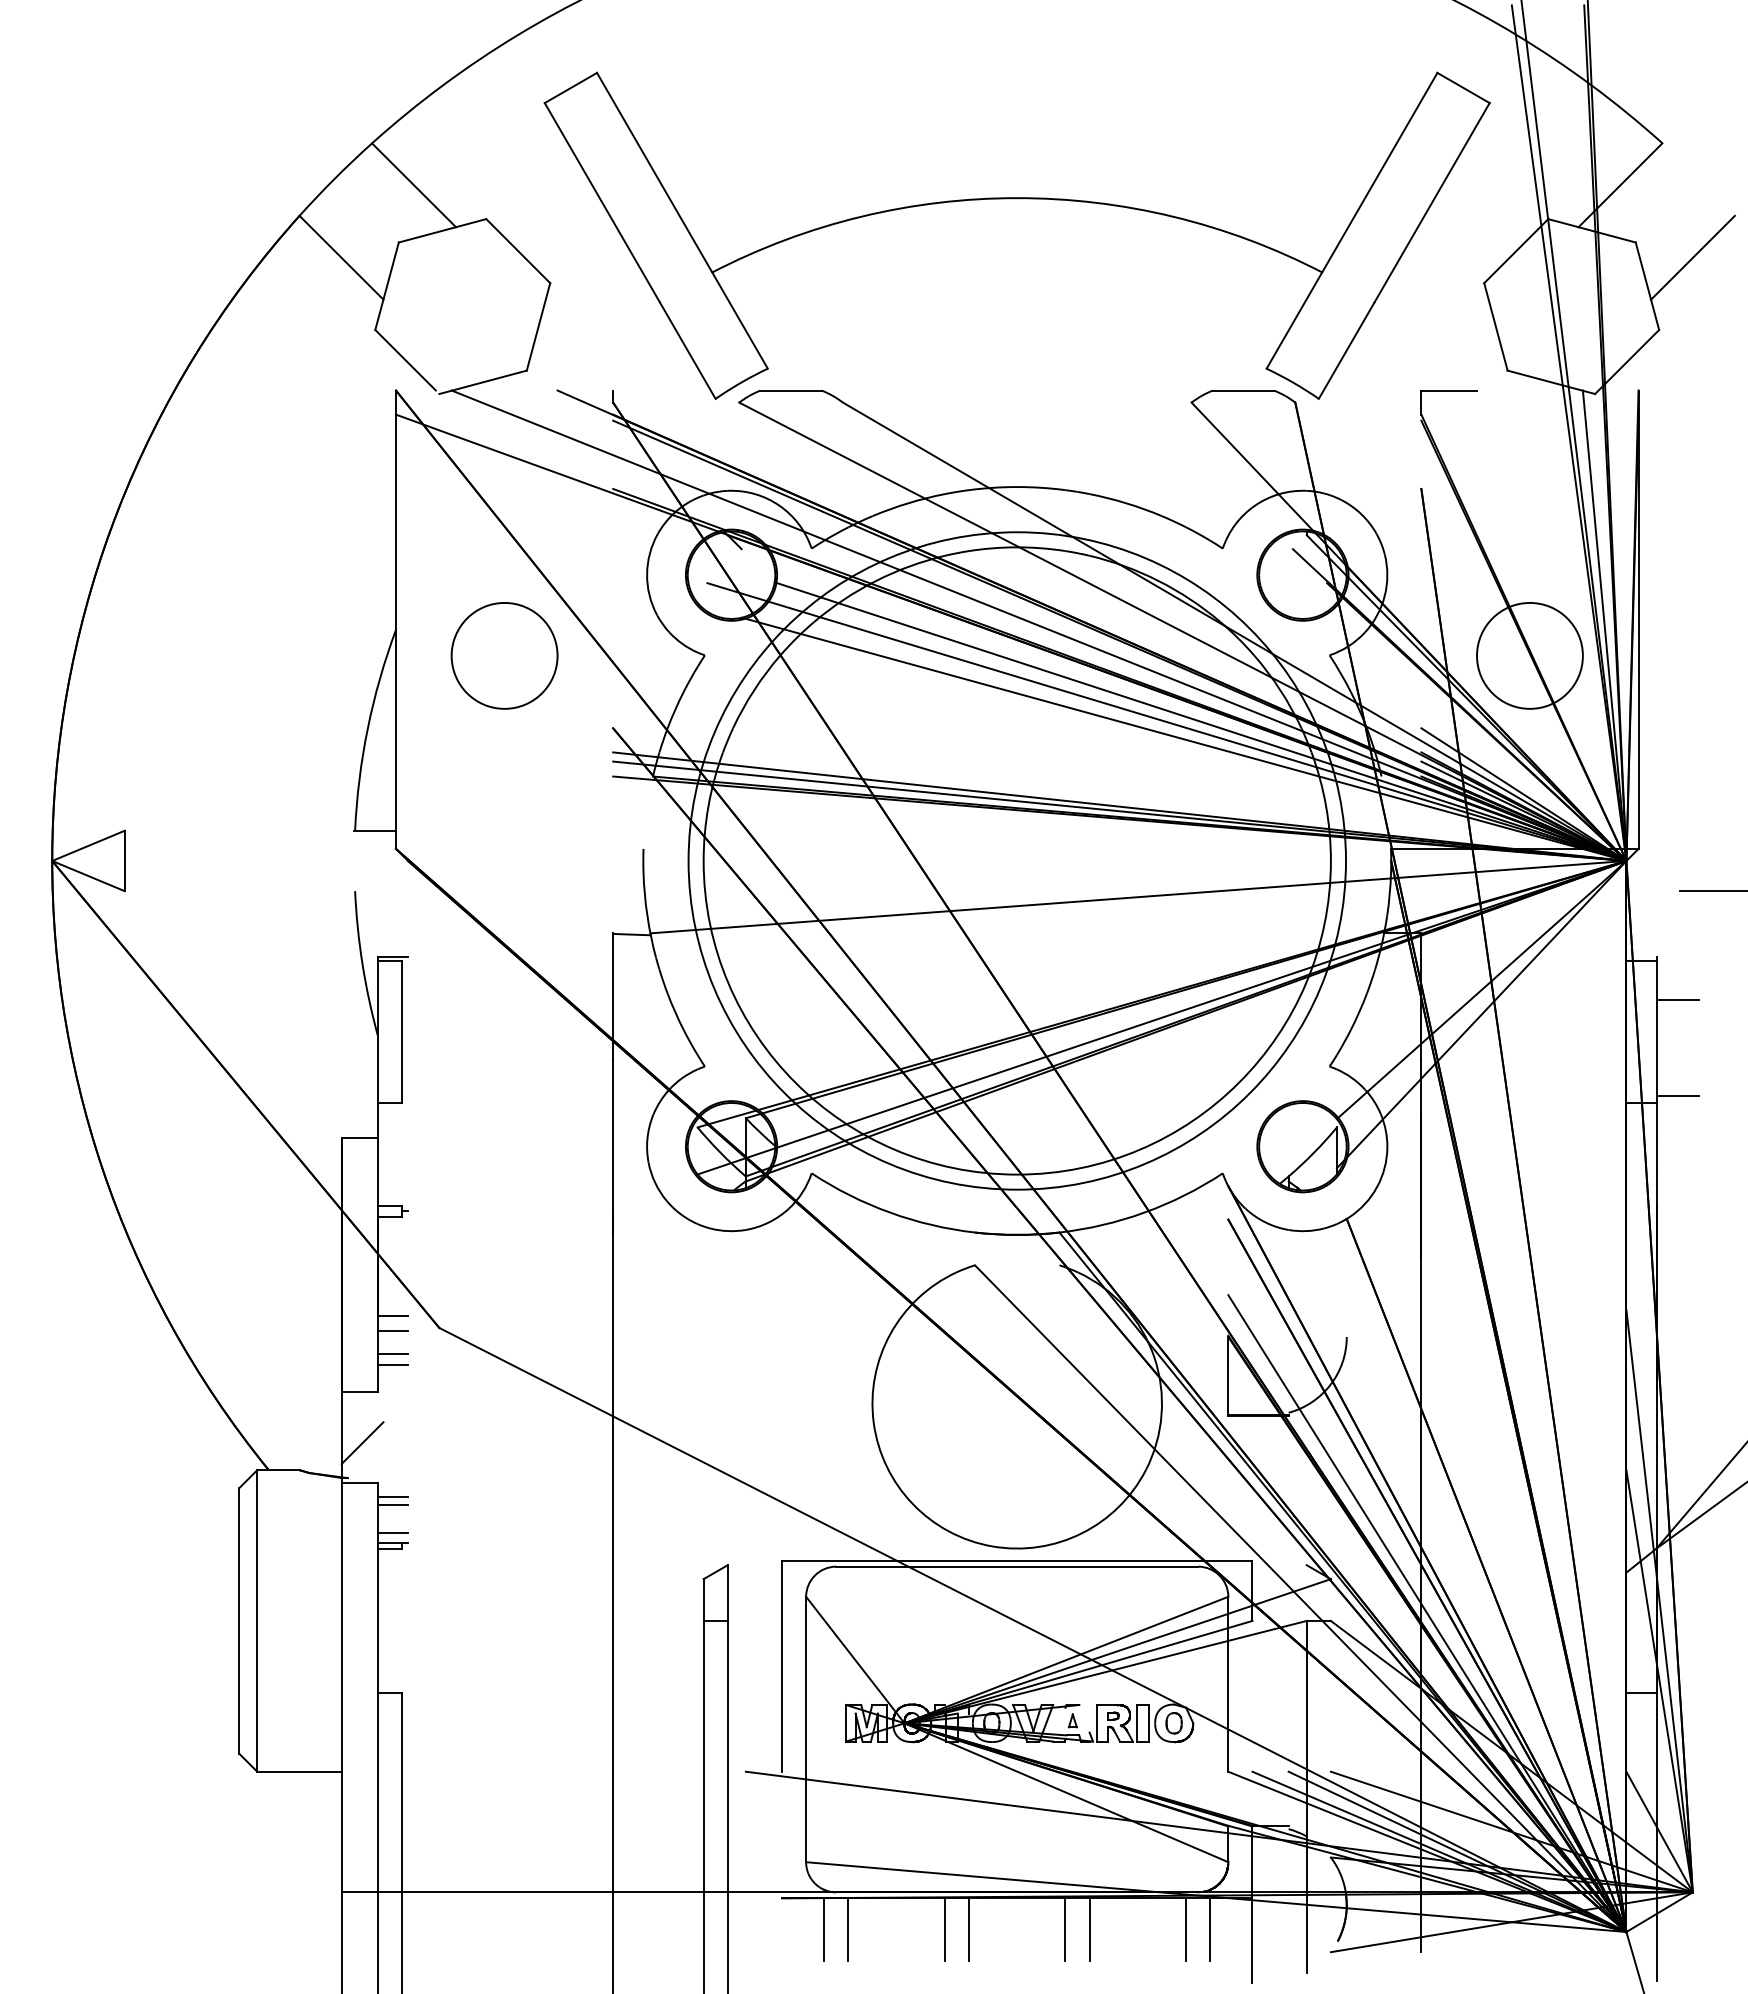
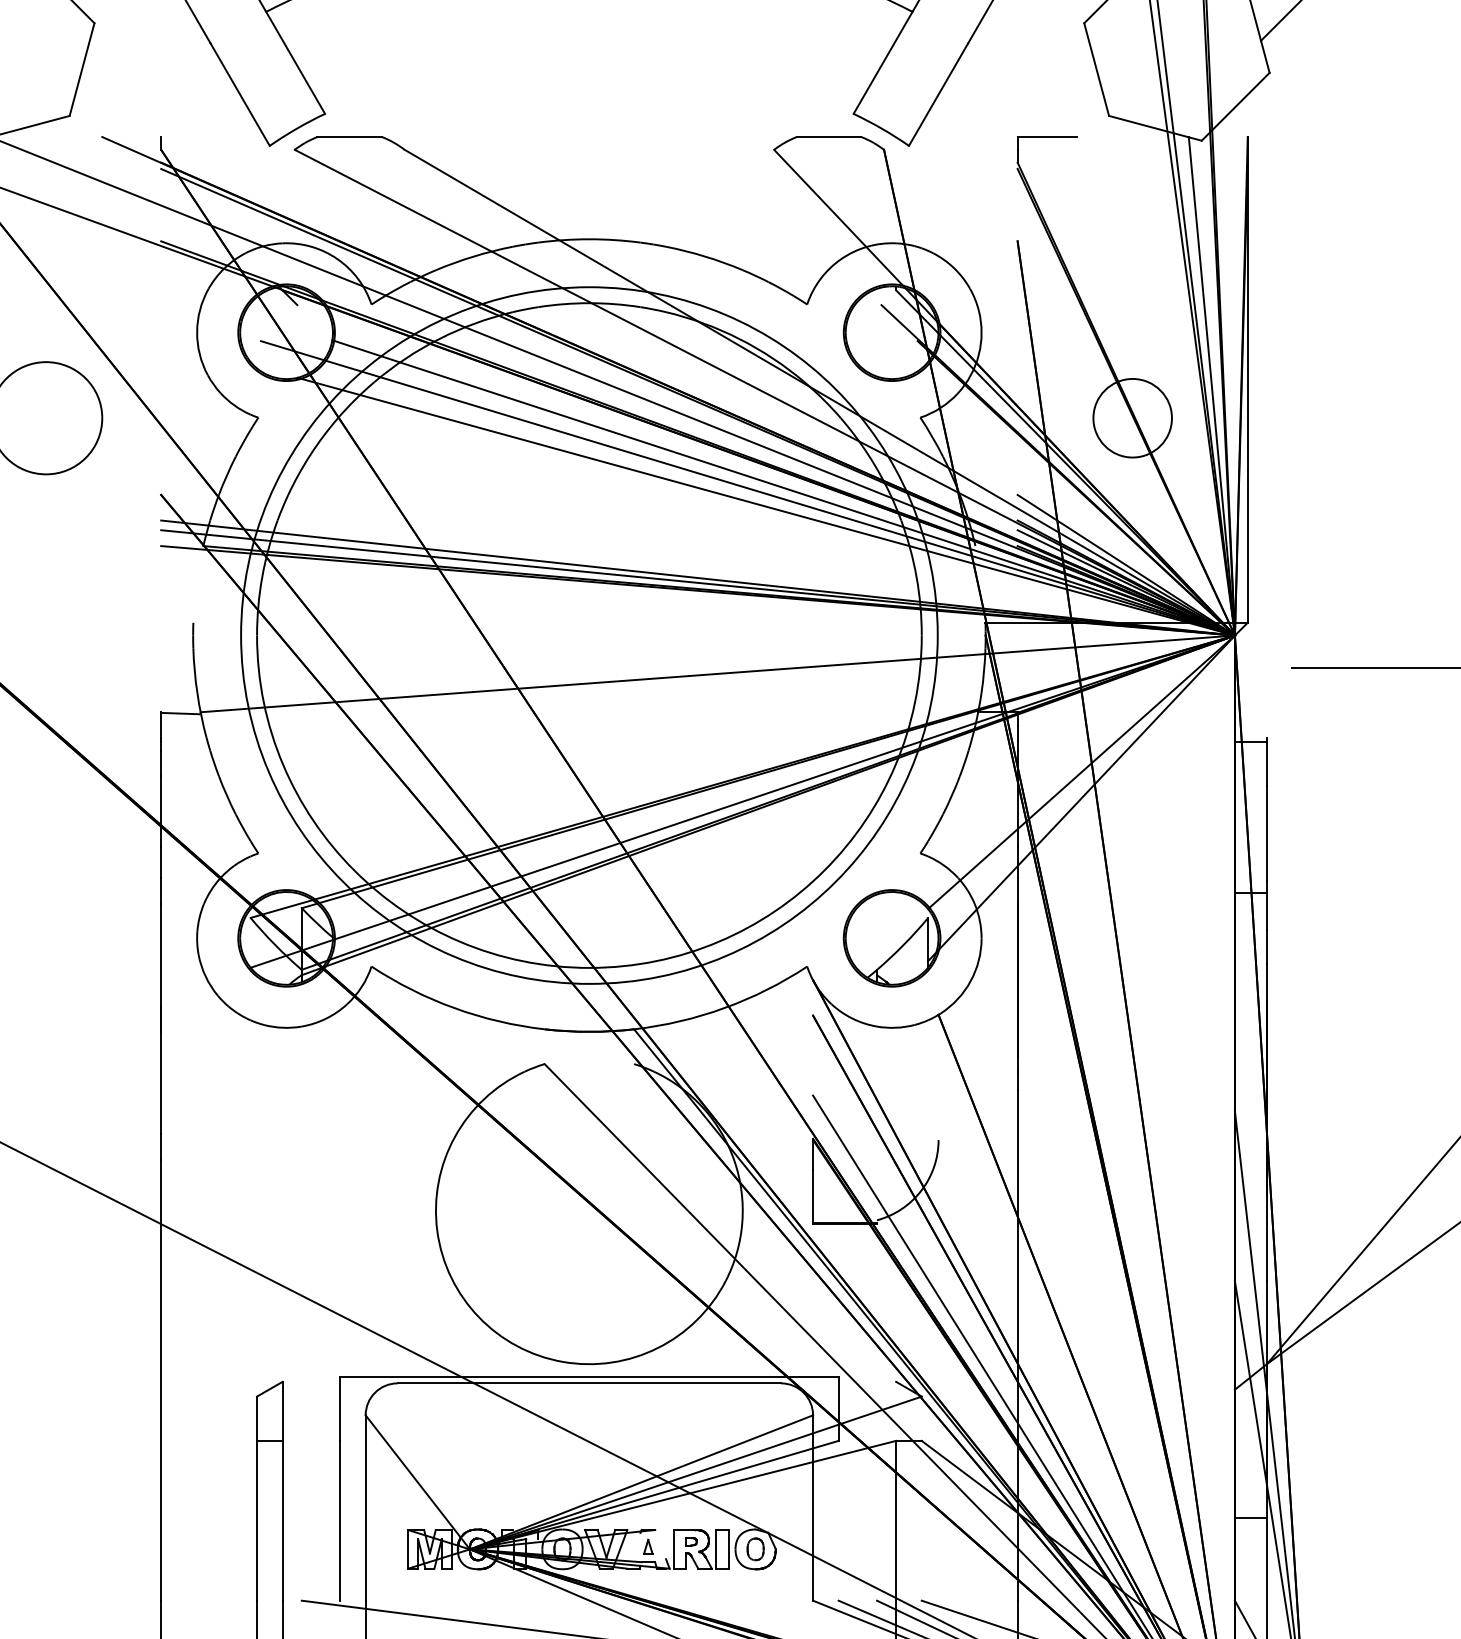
circle: (1529, 655) -> (1132, 417), size x0.7
line: (1677, 999) -> (1289, 782), removed
line: (1677, 1096) -> (1289, 885), removed

